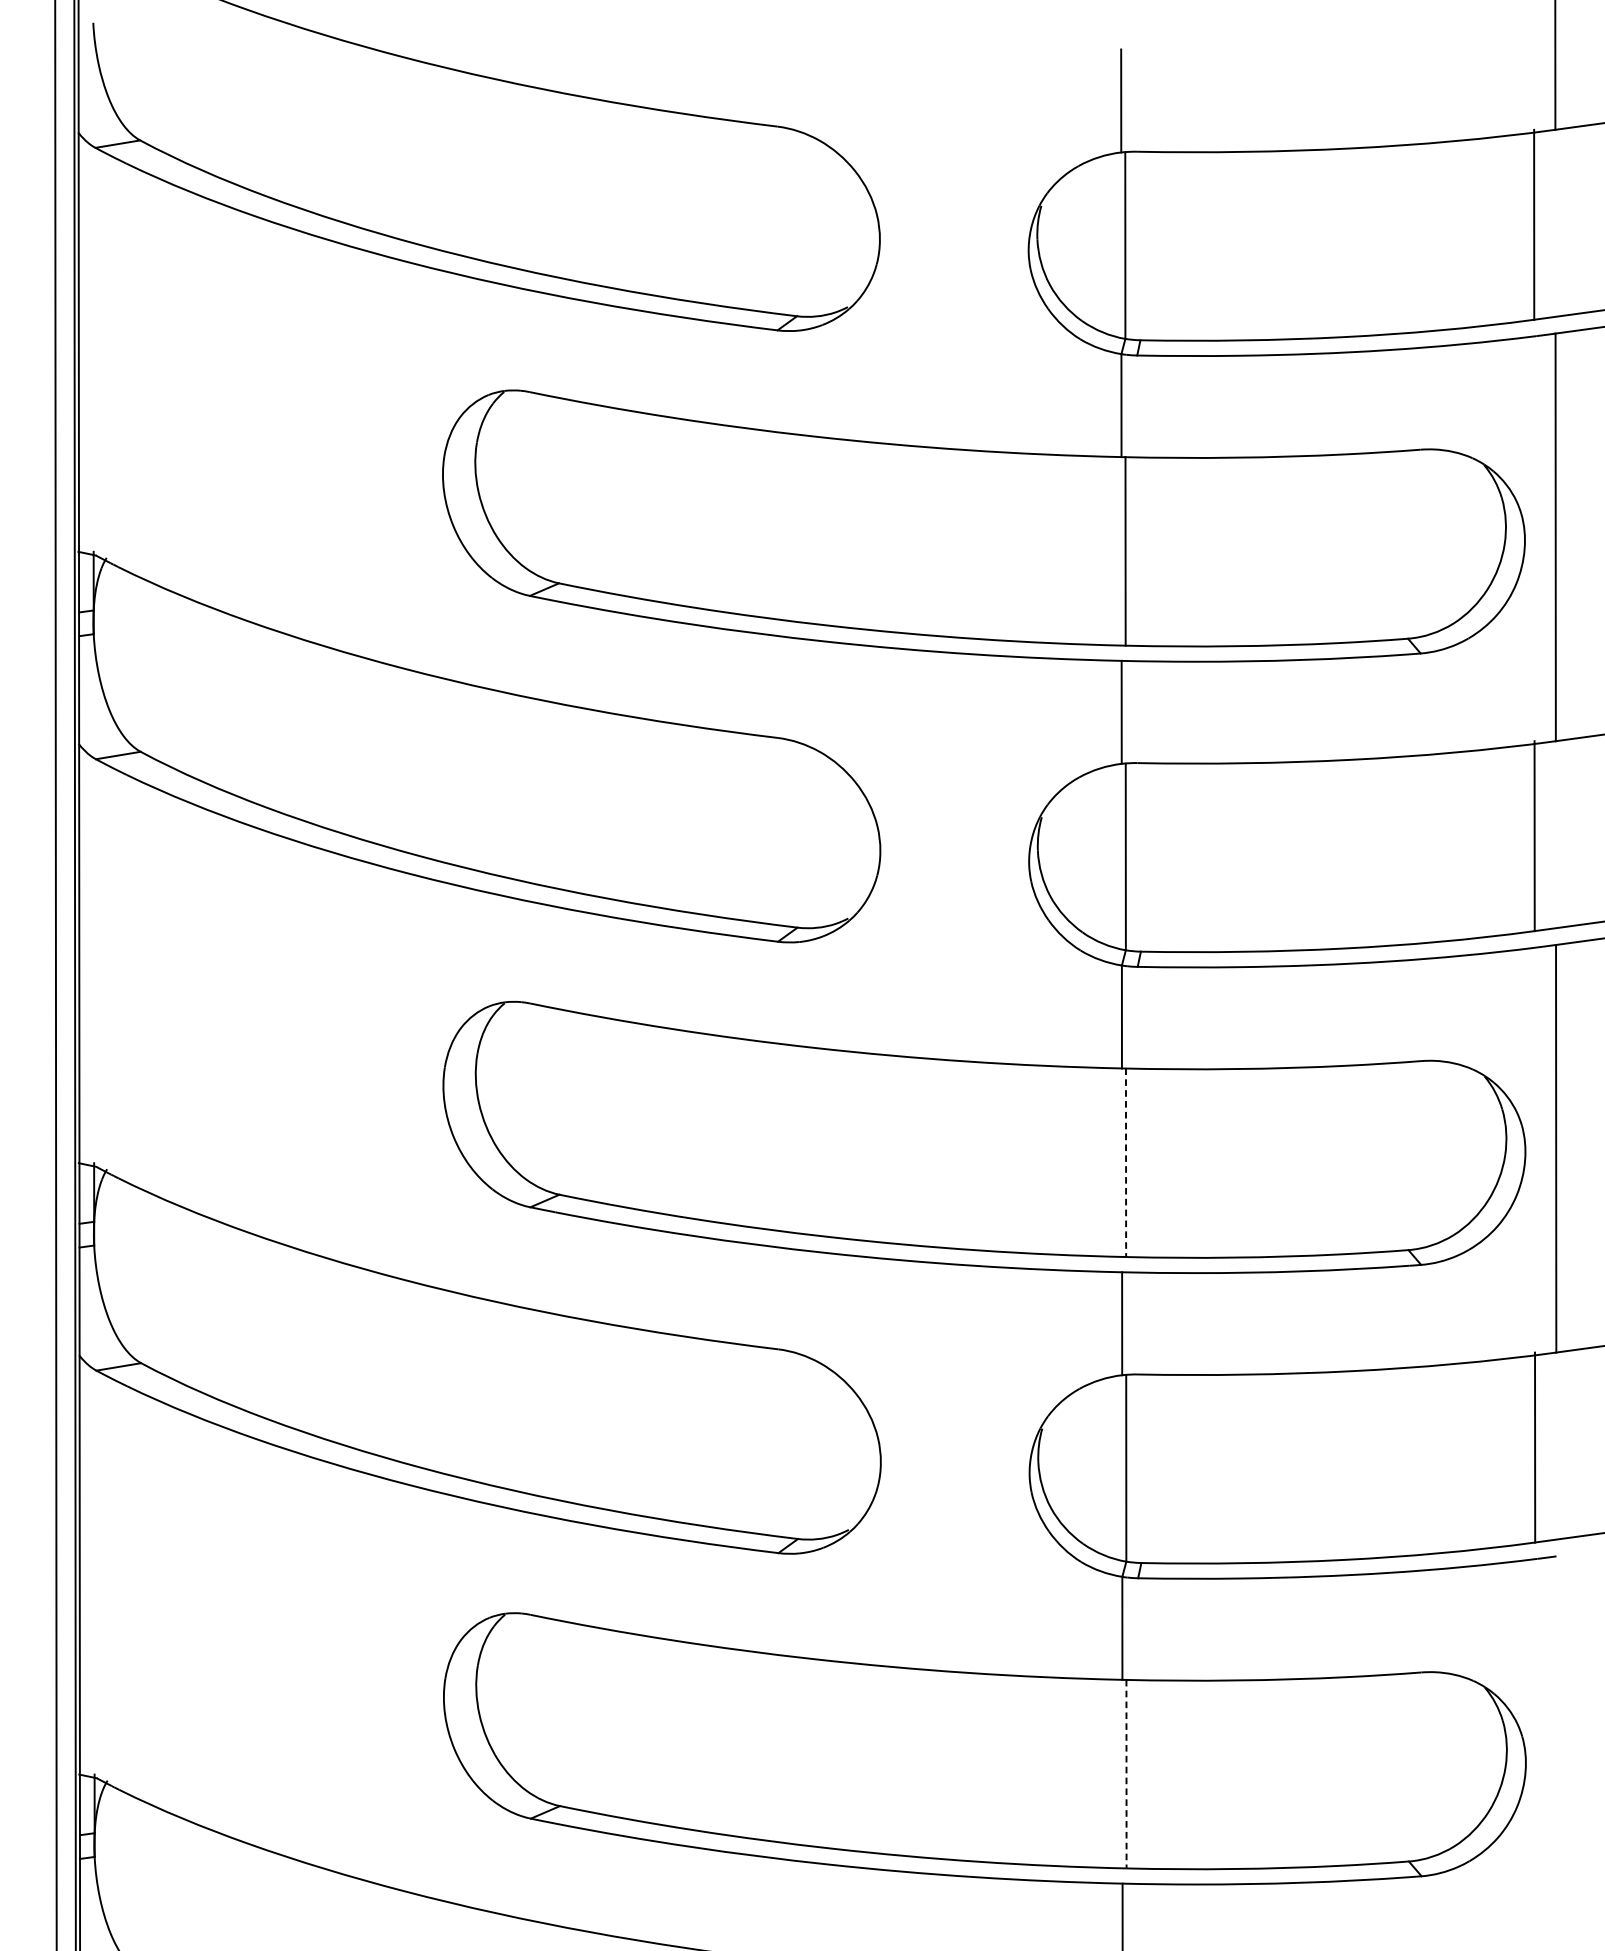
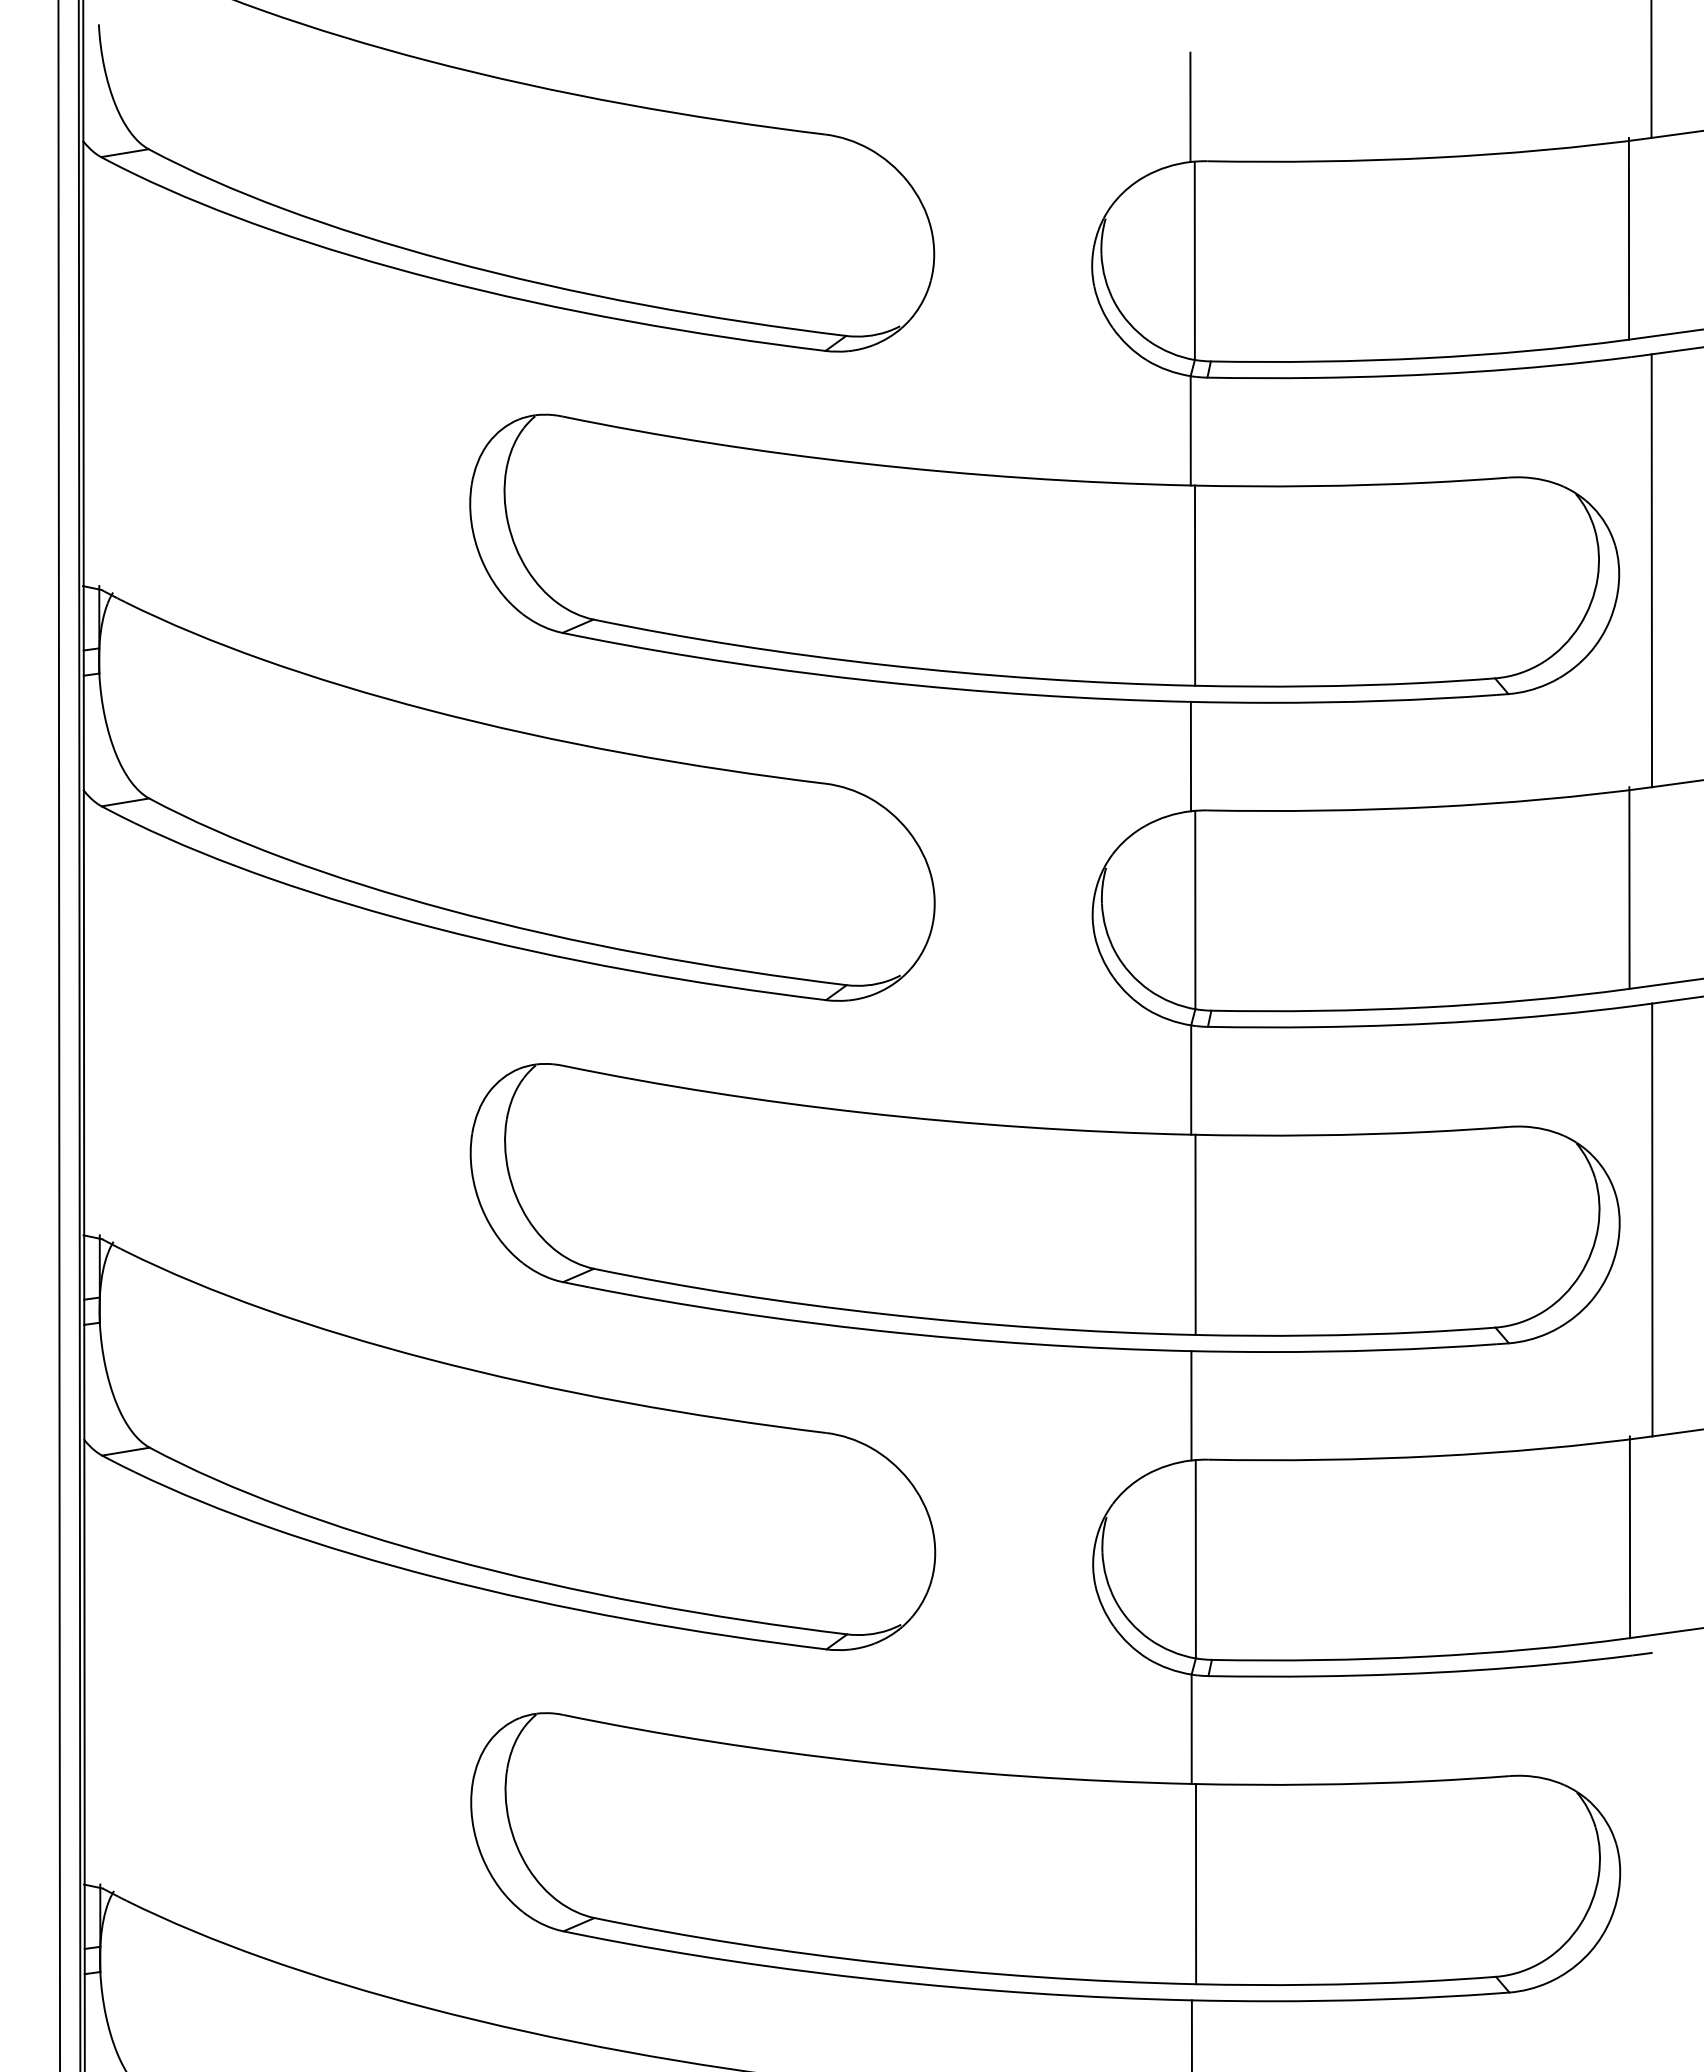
line: (1125, 1163) -> (1195, 1235), dashed -> solid
line: (1126, 1774) -> (1196, 1884), dashed -> solid

